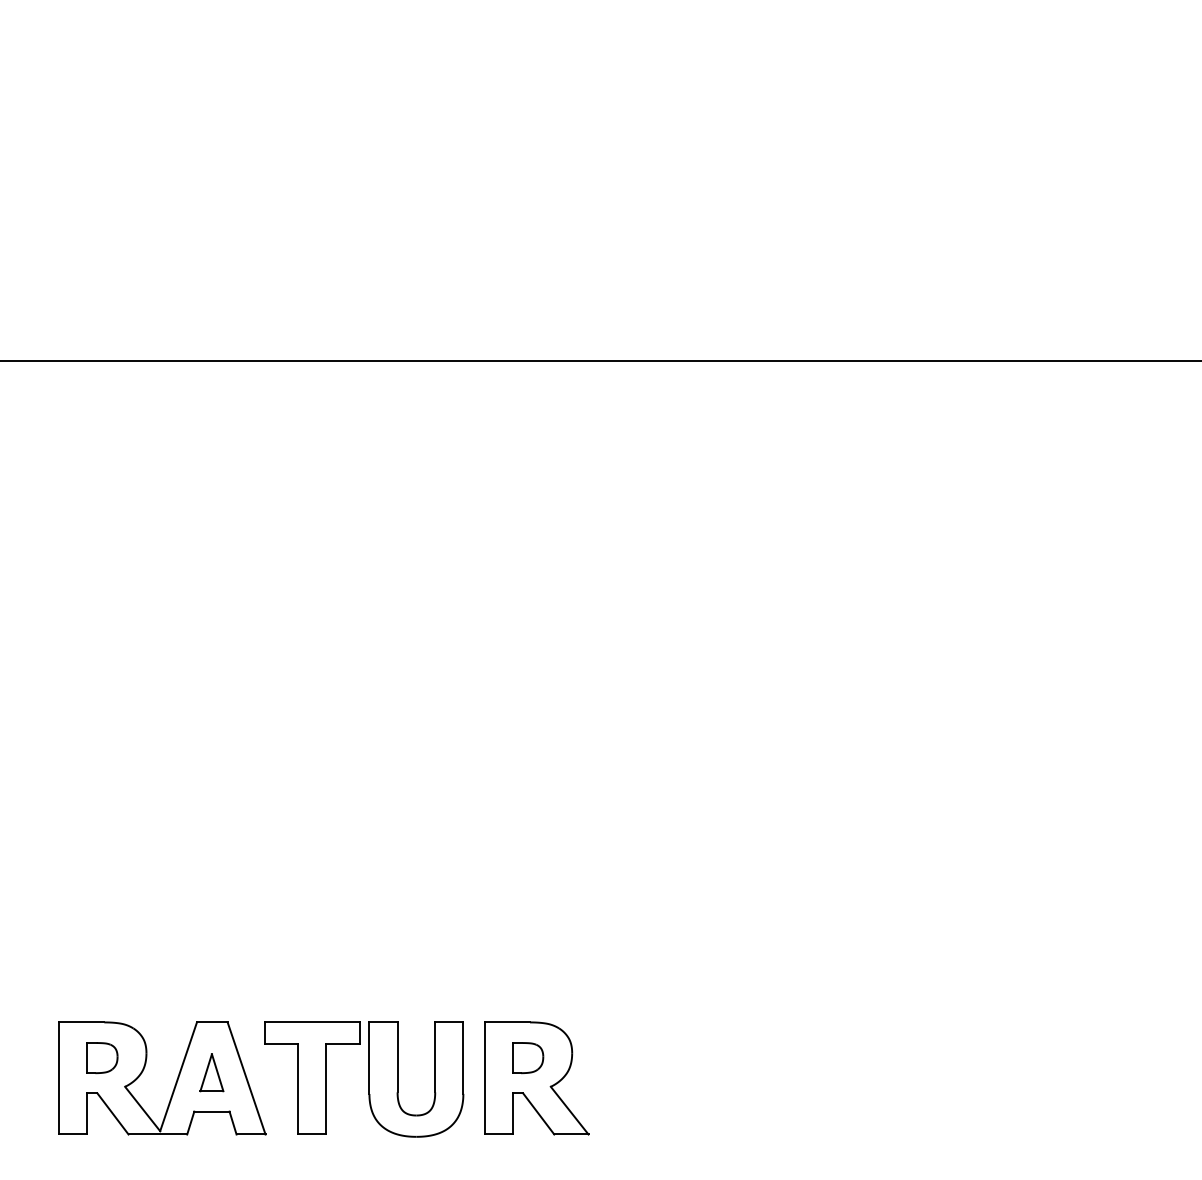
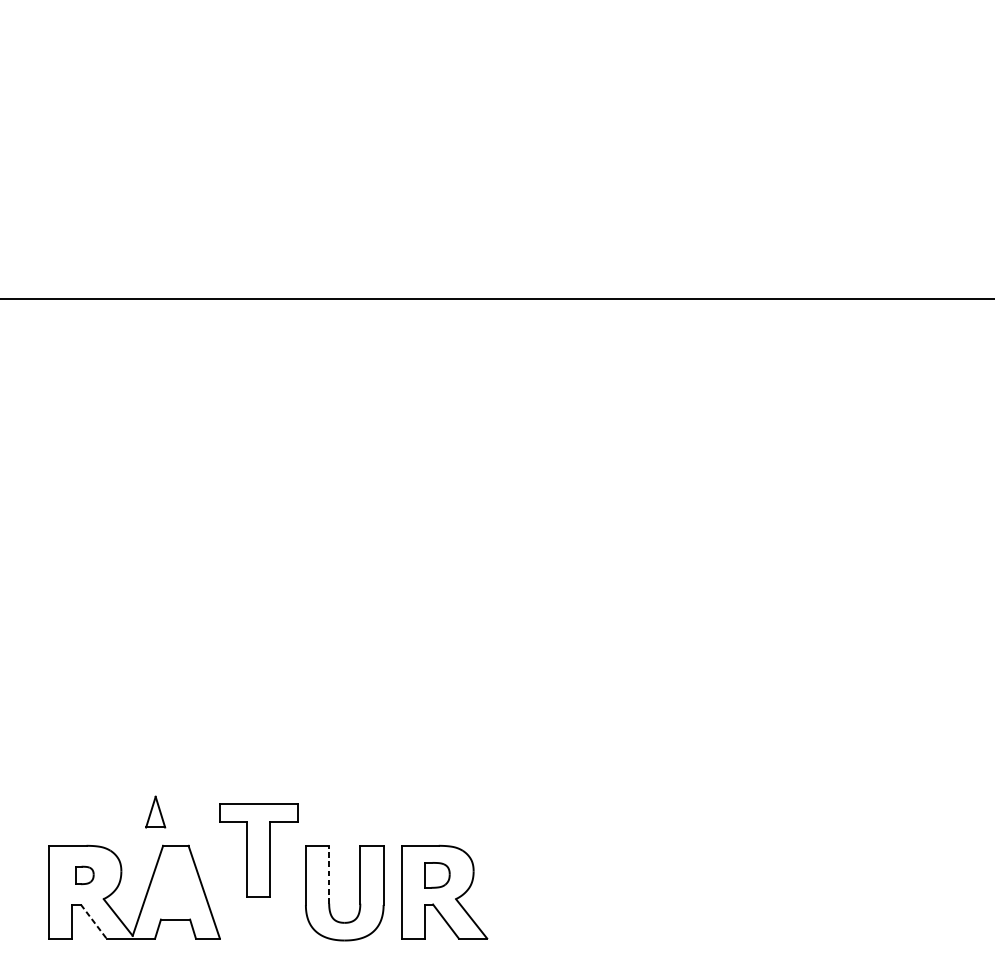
line: (397, 1057) -> (329, 874), solid -> dashed
part: (102, 1058) -> (84, 875), size x0.7
part: (211, 1072) -> (155, 811), moved
part: (312, 1077) -> (258, 850), moved
line: (112, 1113) -> (93, 921), solid -> dashed

